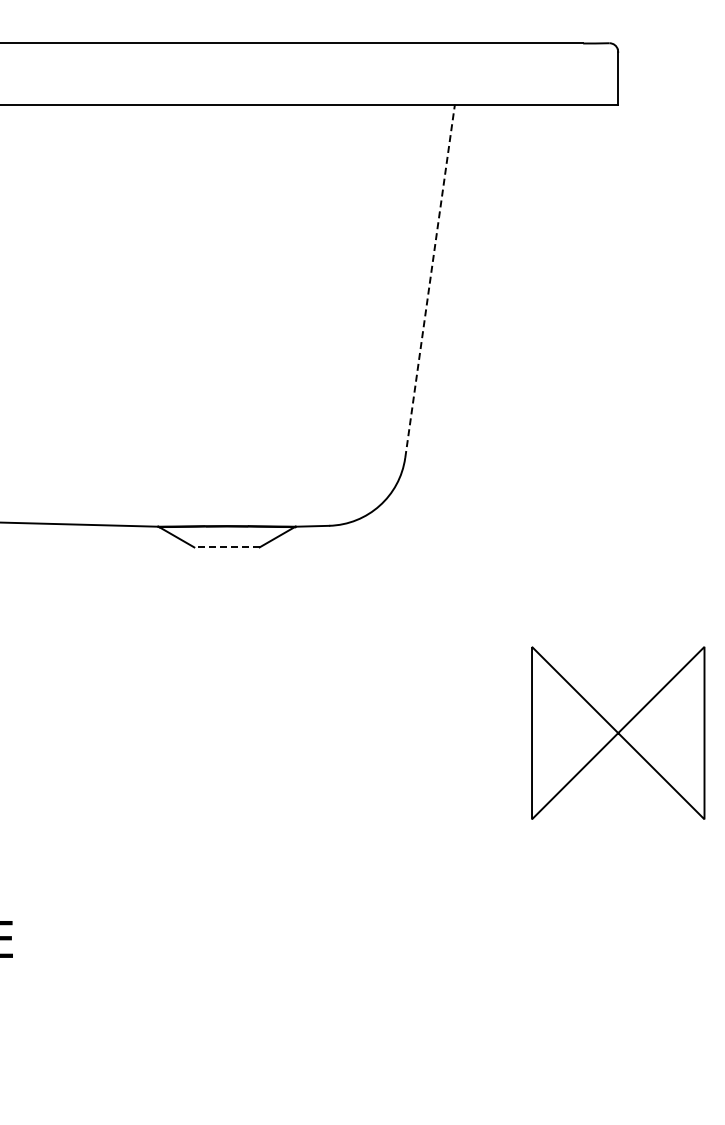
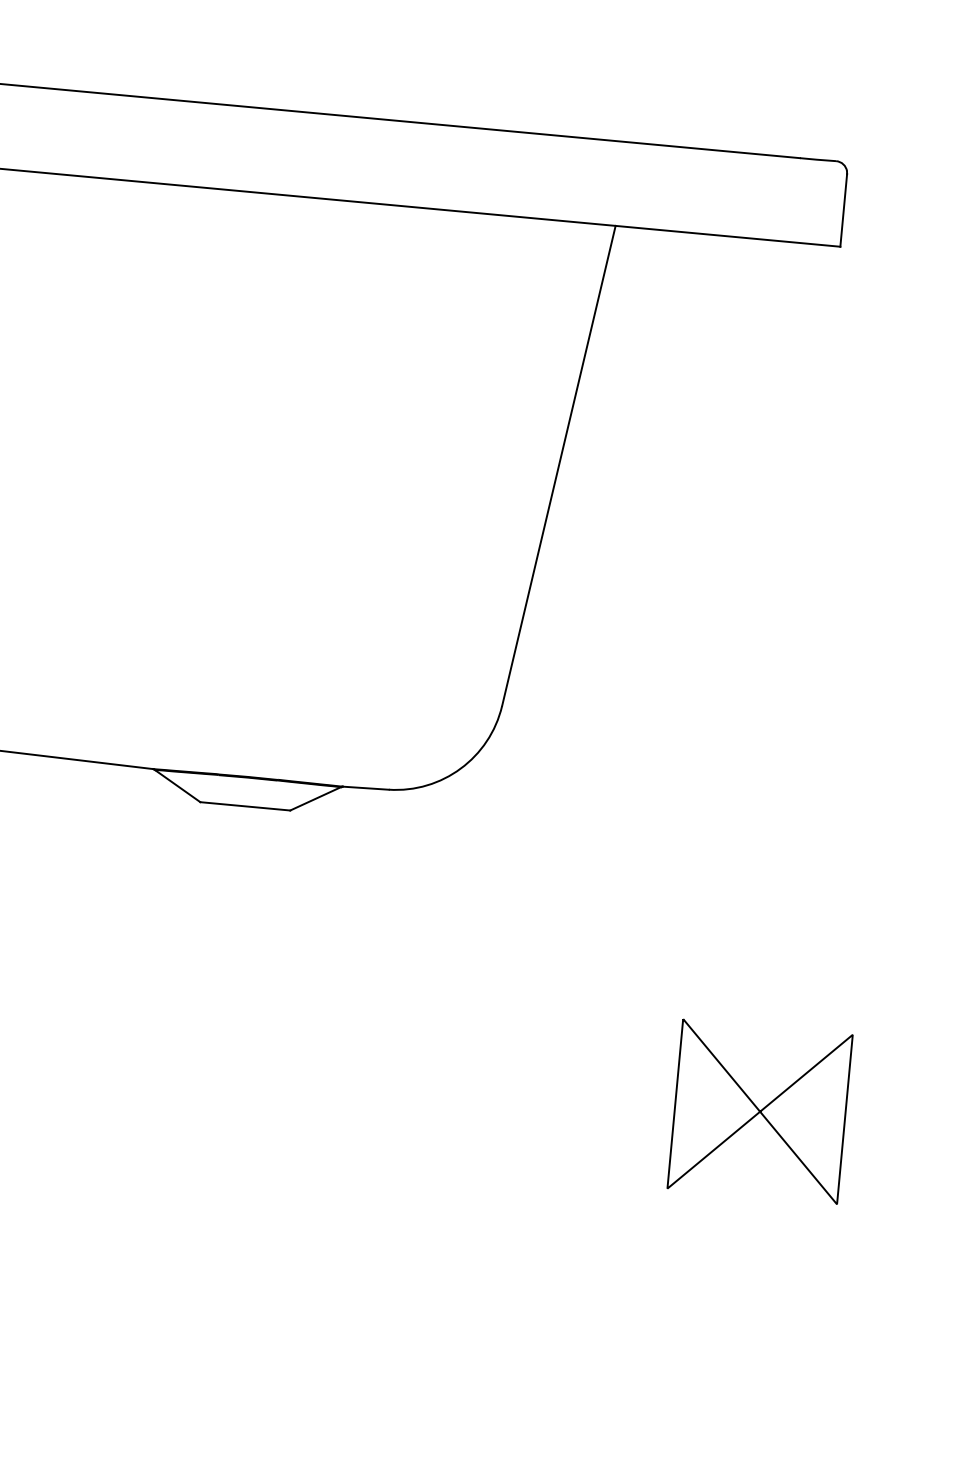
line: (430, 280) -> (559, 464), dashed -> solid
line: (227, 547) -> (246, 806), dashed -> solid
part: (617, 732) -> (759, 1111), size x0.71

